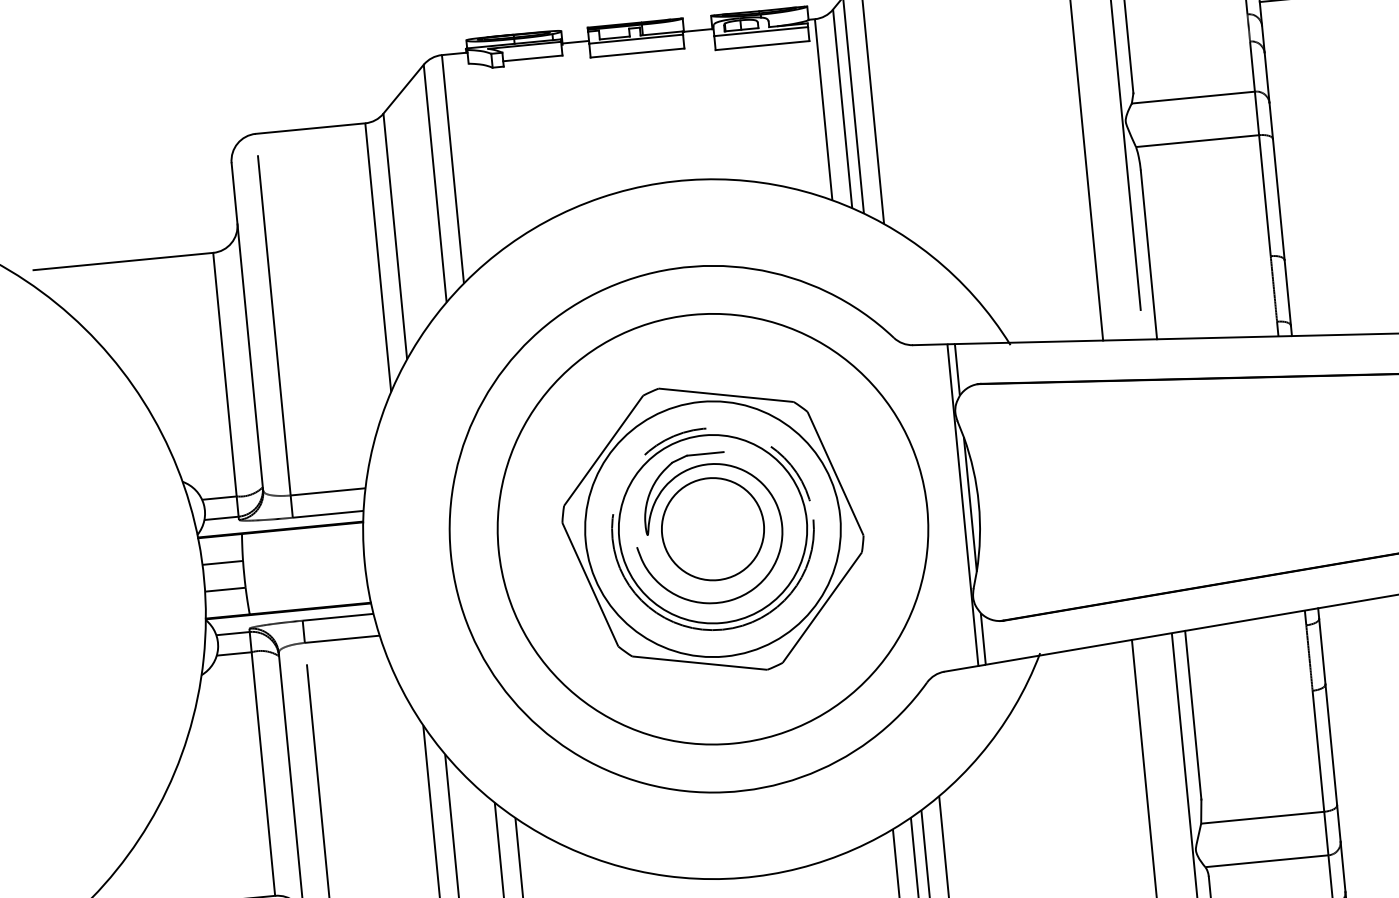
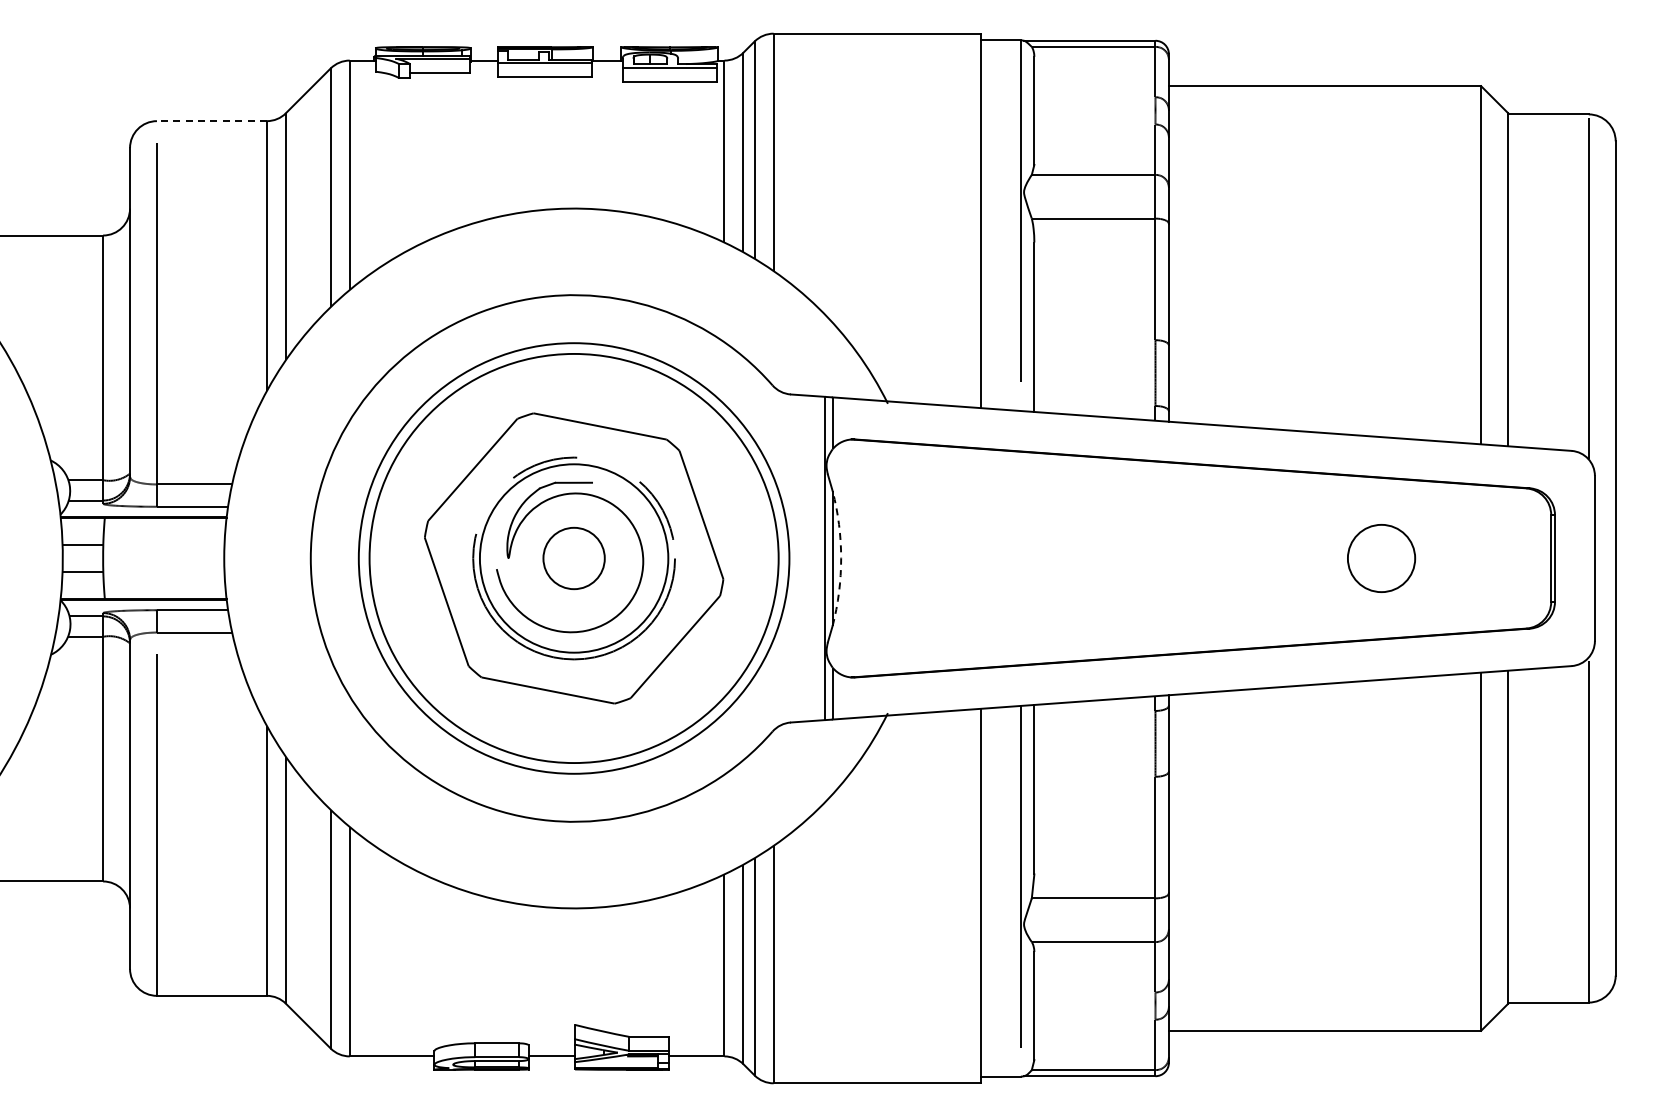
line: (310, 128) -> (211, 121), solid -> dashed
arc: (979, 503) -> (841, 558), solid -> dashed
circle: (712, 529) -> (573, 558), size x1.6
circle: (713, 529) -> (574, 558), size x0.6

